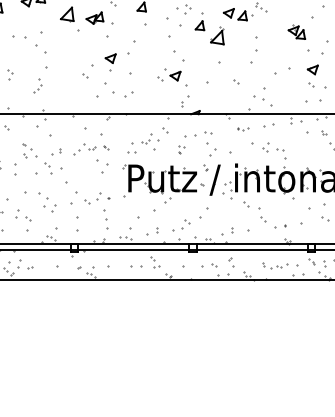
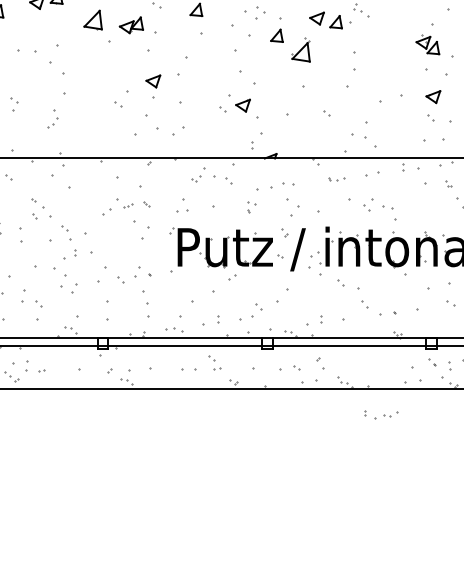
part: (296, 31) -> (427, 43), moved
part: (150, 138) -> (202, 174), moved
part: (56, 151) -> (69, 254), moved
part: (275, 265) -> (381, 413), moved

